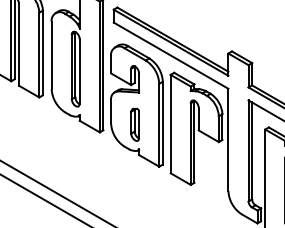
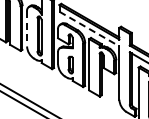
line: (52, 54) -> (27, 28), solid -> dashed
line: (171, 56) -> (89, 29), solid -> dashed

